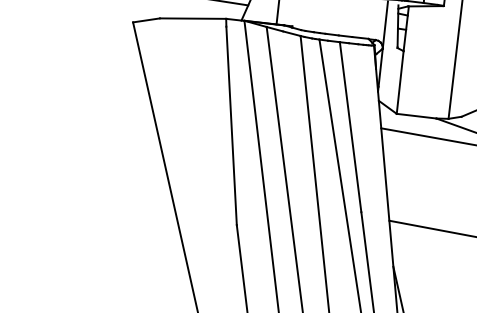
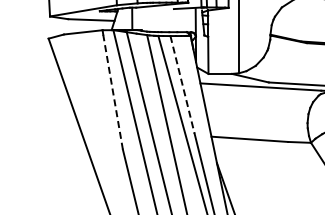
line: (232, 124) -> (113, 91), solid -> dashed
line: (350, 128) -> (182, 85), solid -> dashed

